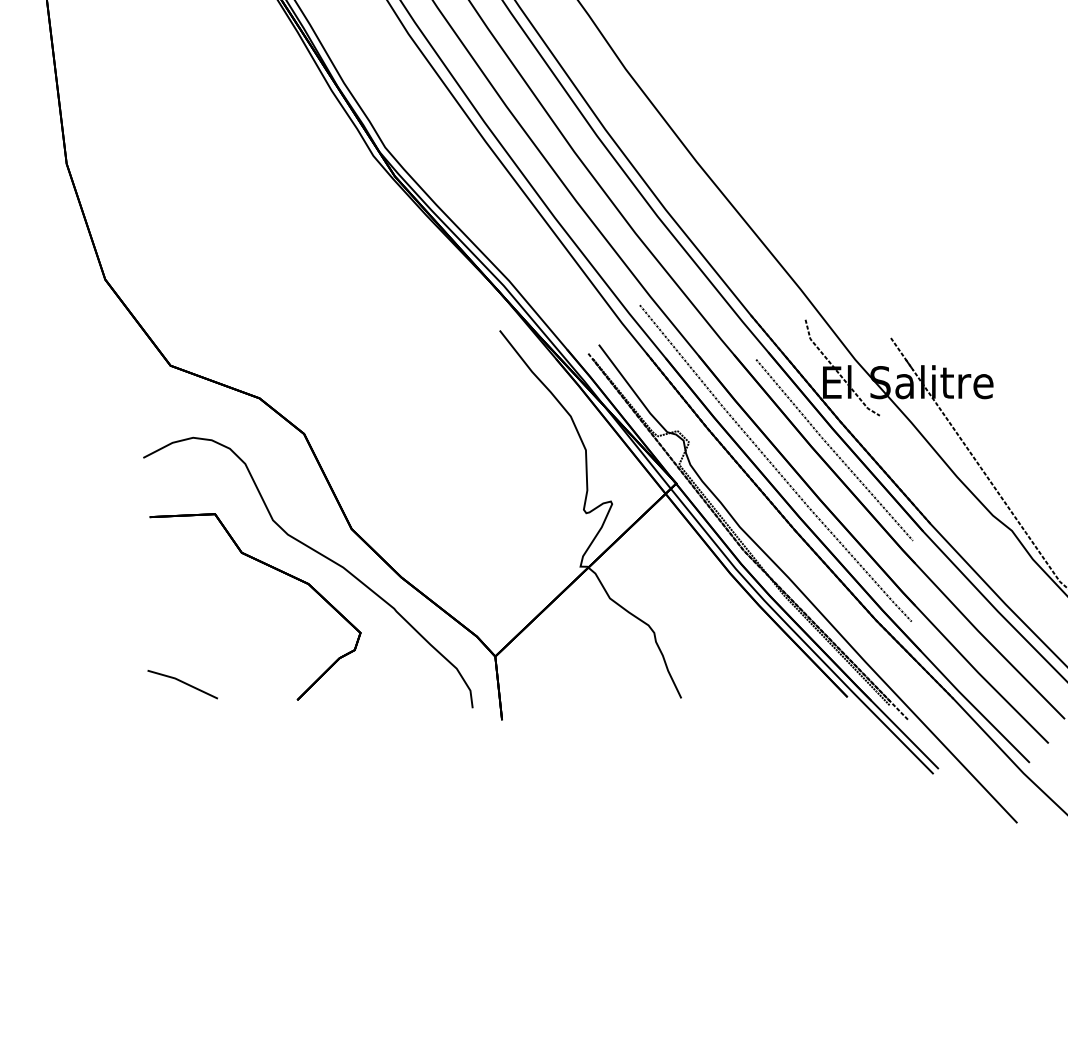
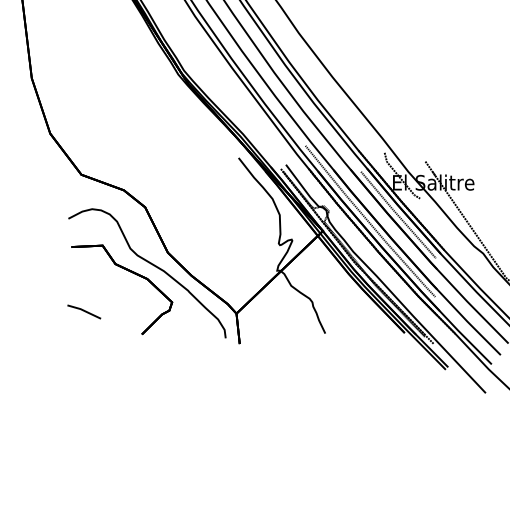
line: (183, 683) -> (84, 311), moved

